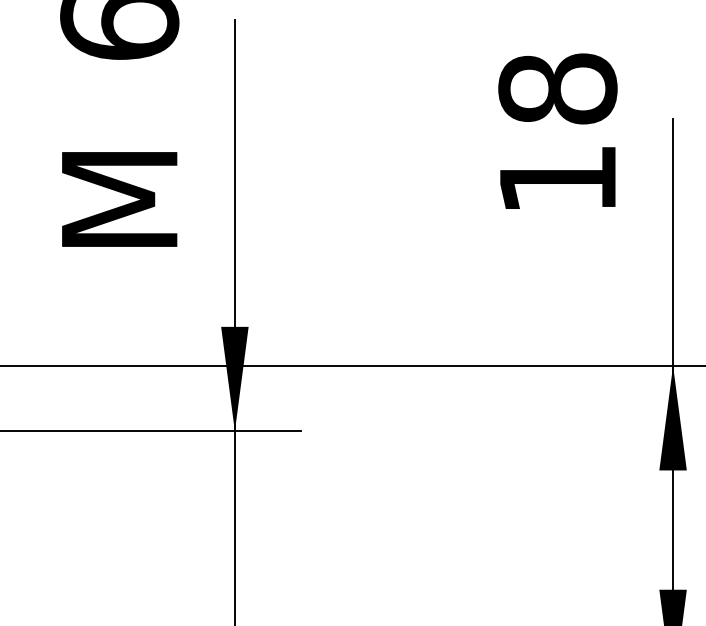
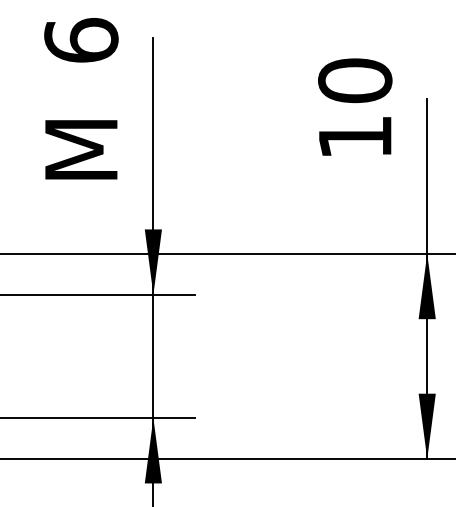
text: (558, 88) -> (355, 80), 18 -> 10

